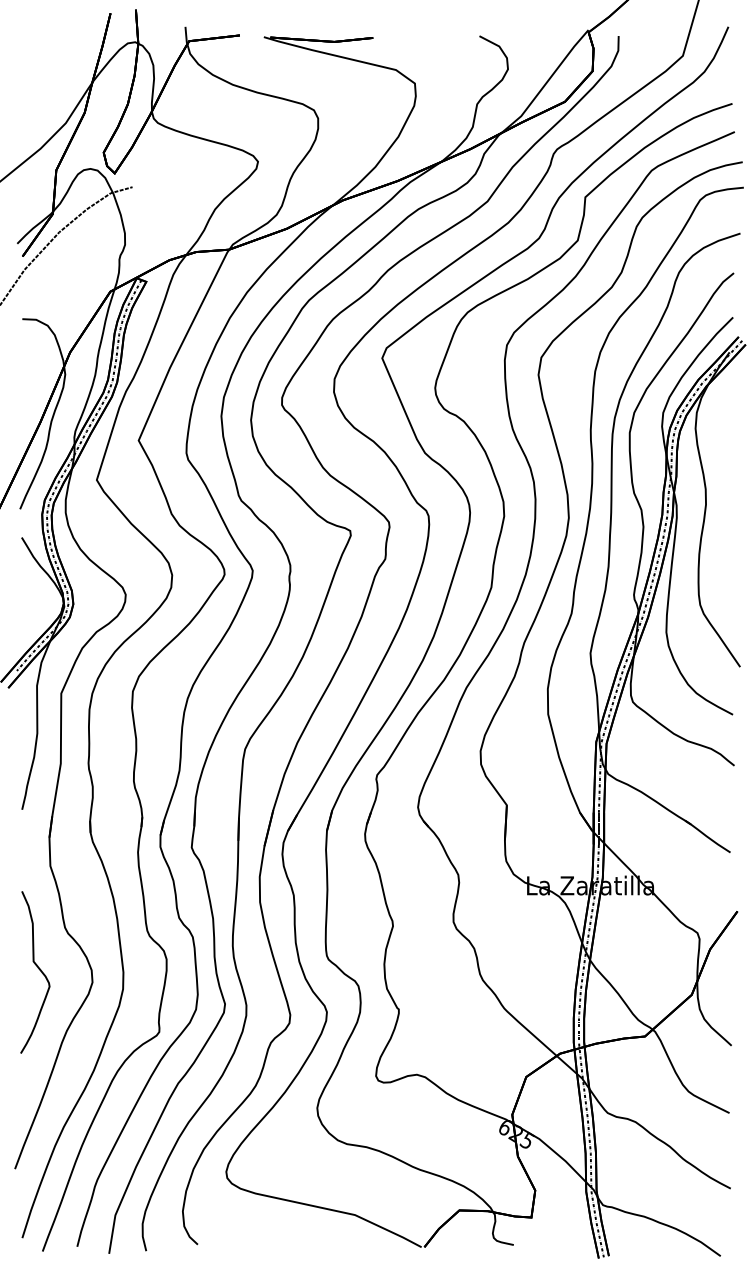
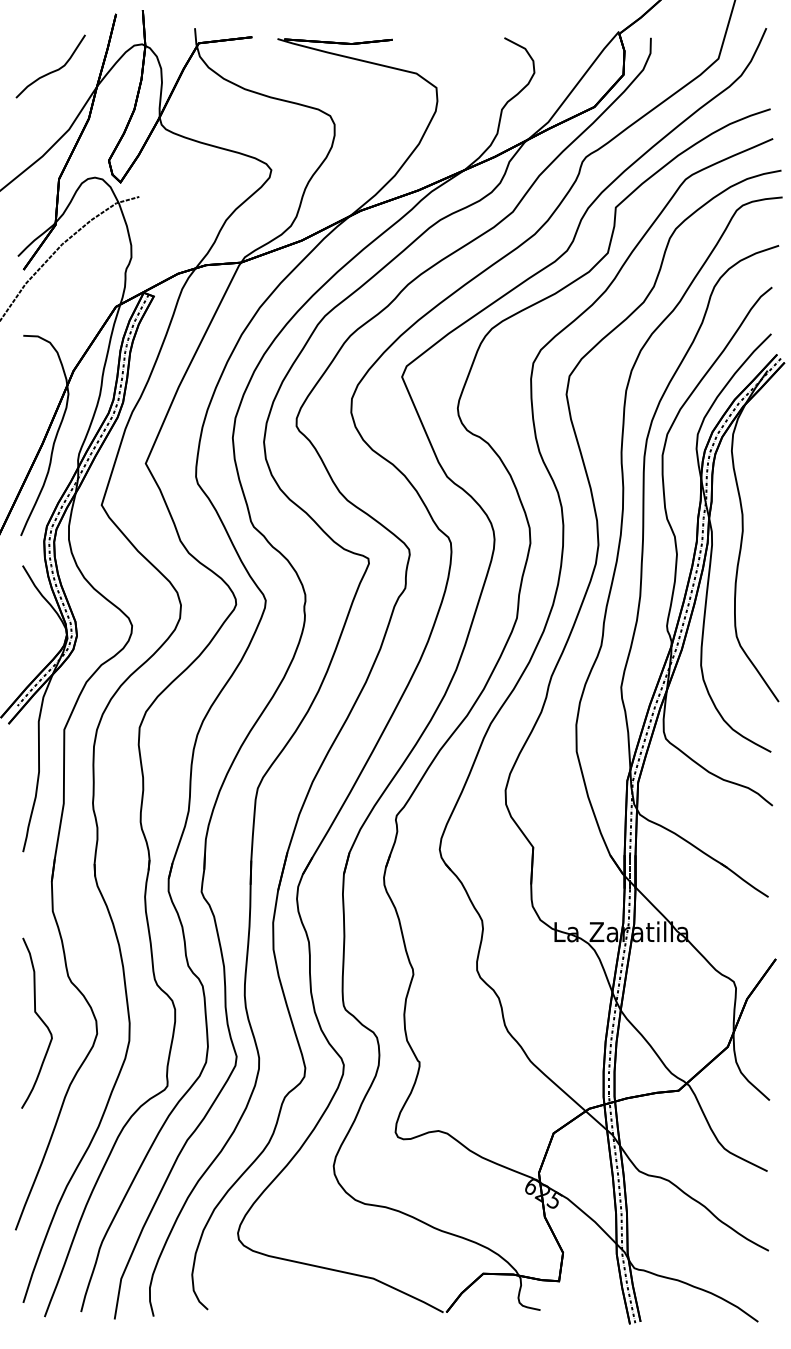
curve: (49, 67) -> (51, 70), added

